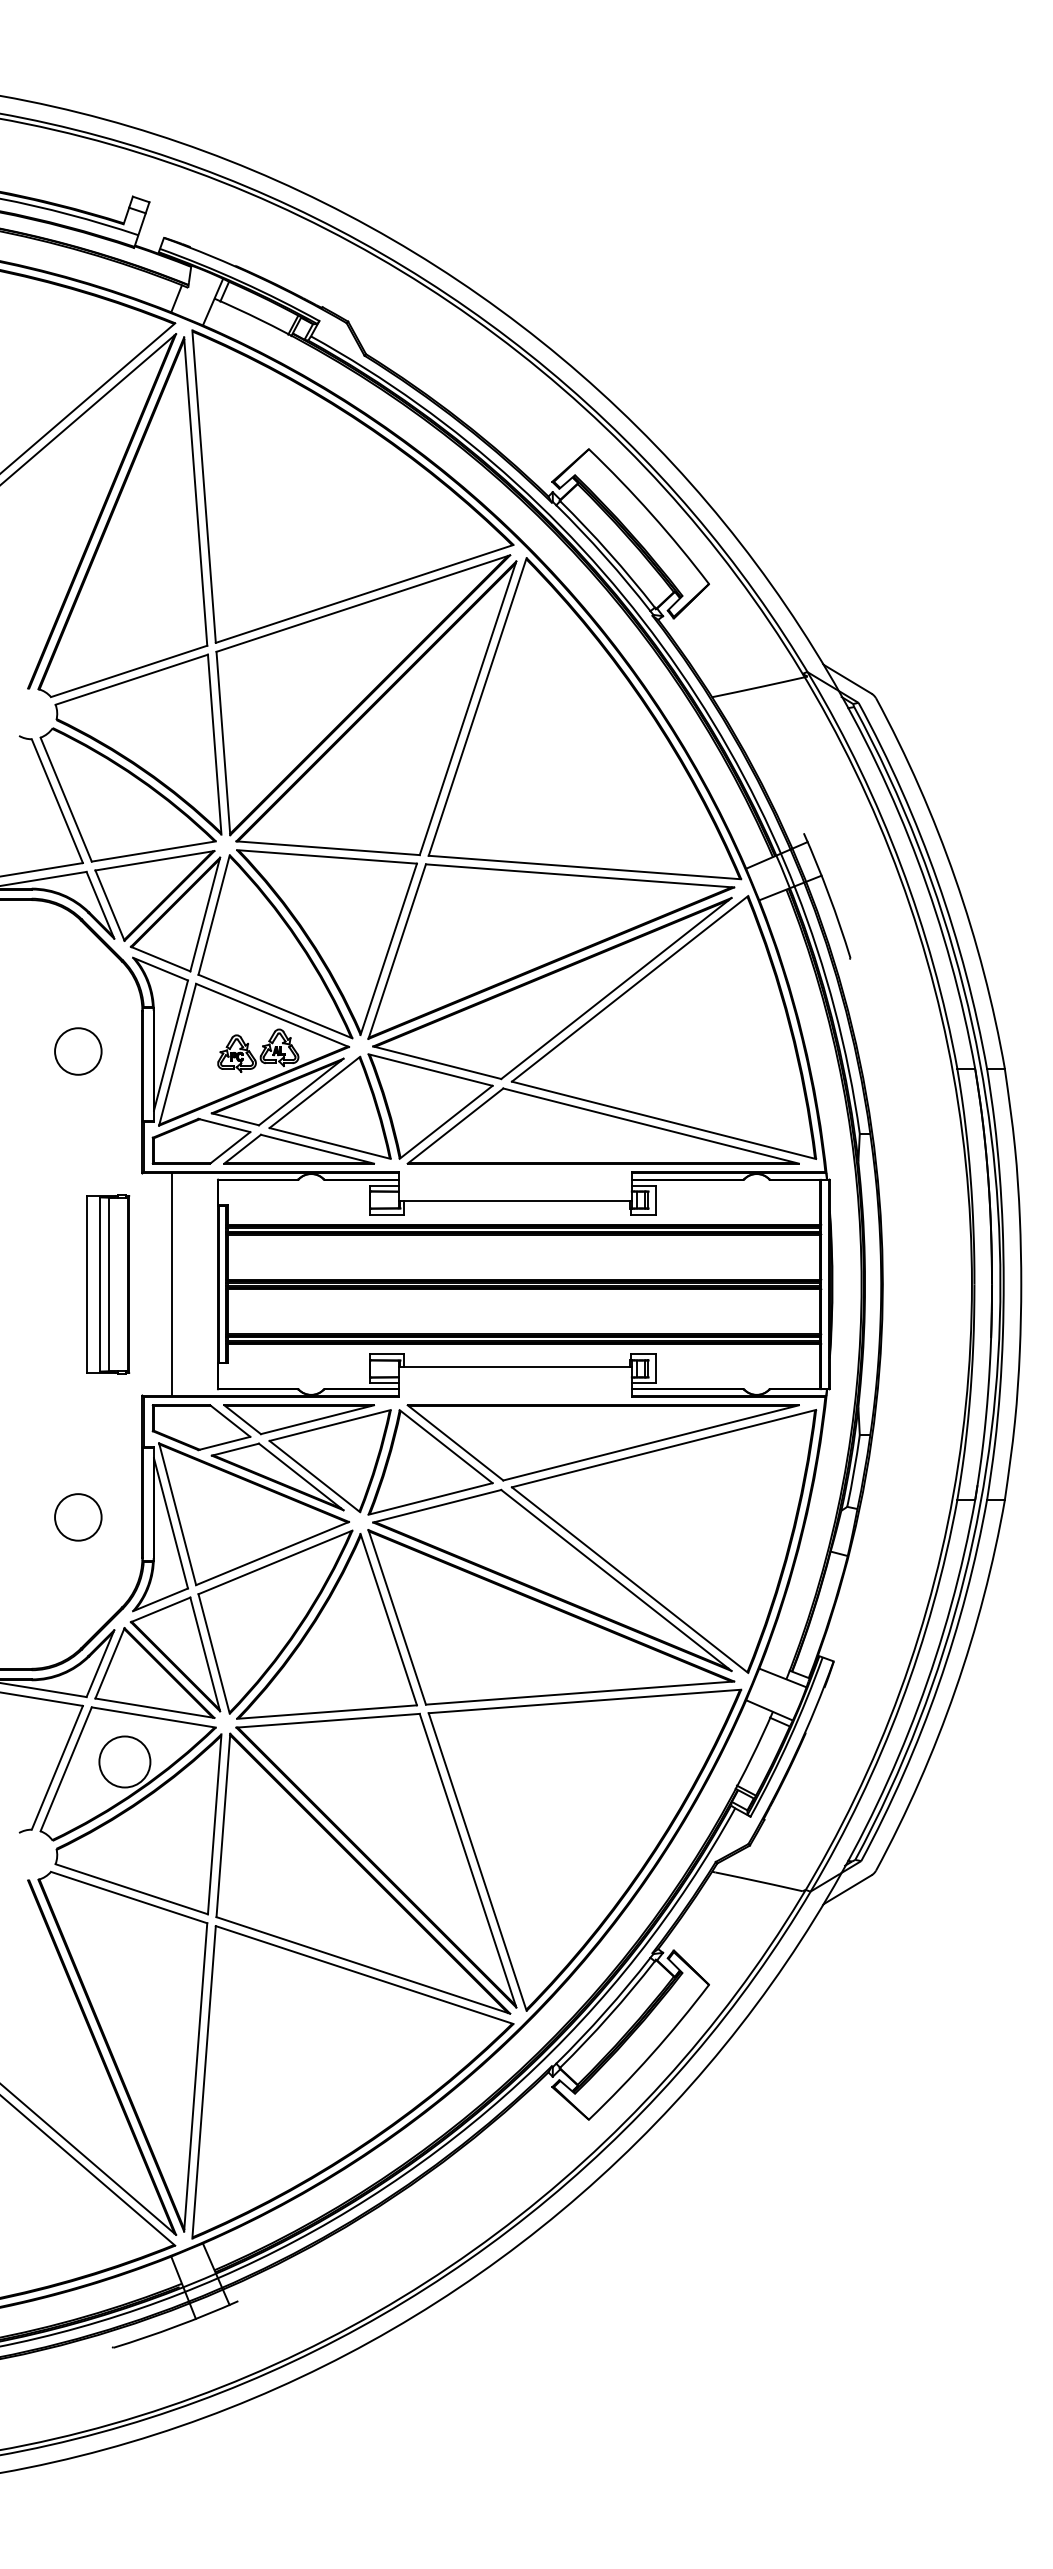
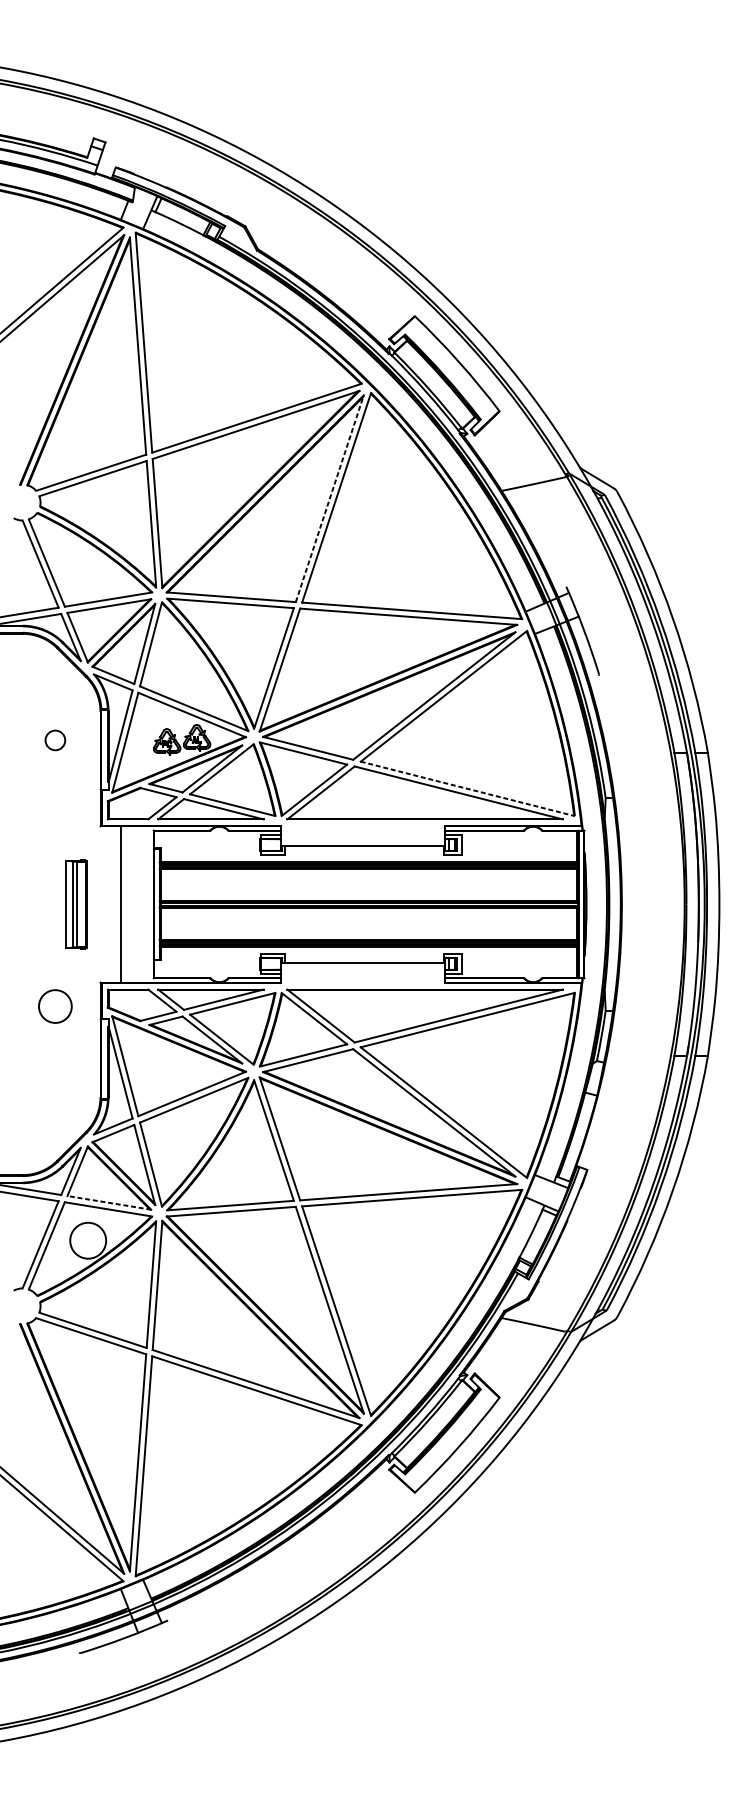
line: (468, 708) -> (330, 498), solid -> dashed
circle: (78, 1051) -> (55, 740), size x0.6
line: (664, 1120) -> (468, 789), solid -> dashed
part: (108, 1284) -> (76, 904), size x0.7
circle: (78, 1517) -> (55, 1006), moved
line: (154, 1708) -> (109, 1203), solid -> dashed

